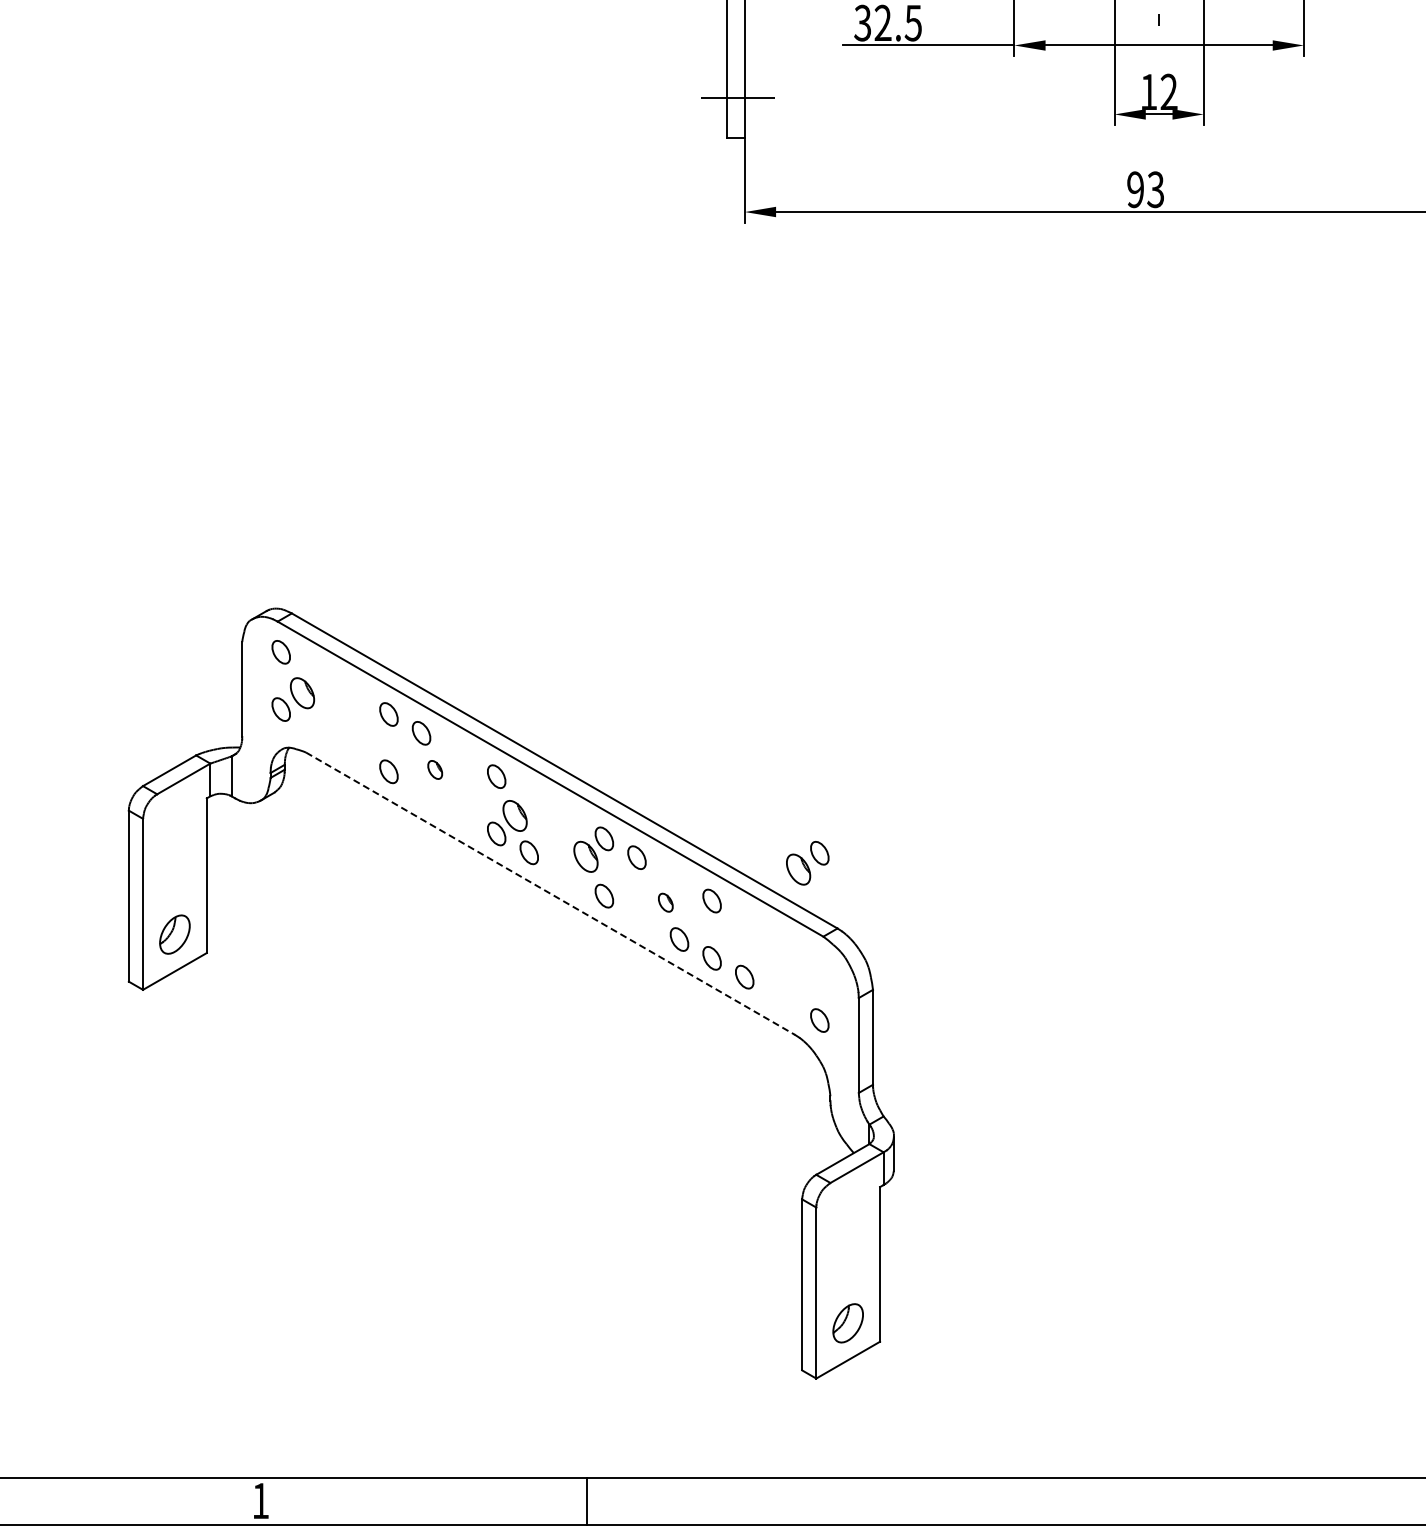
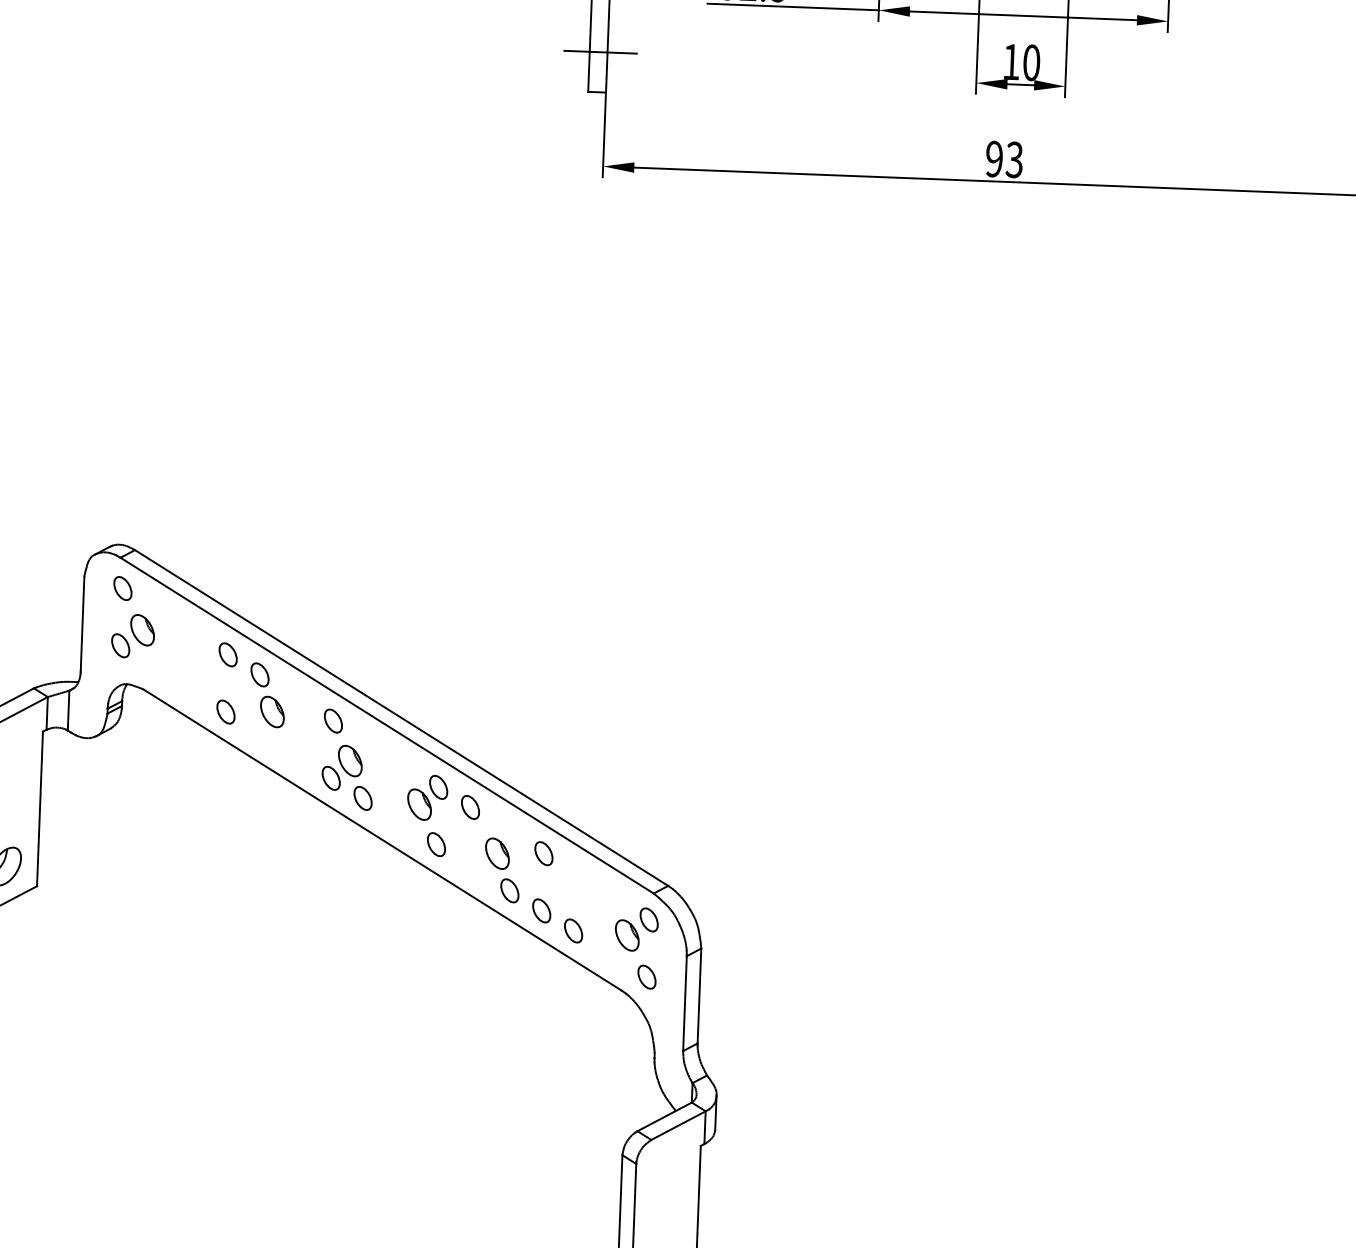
text: (1168, 91) -> (1031, 62), 12 -> 10
part: (434, 769) -> (271, 711), size x1.67
part: (807, 863) -> (636, 929), moved
line: (550, 893) -> (382, 839), dashed -> solid
part: (665, 902) -> (497, 853), size x1.67

